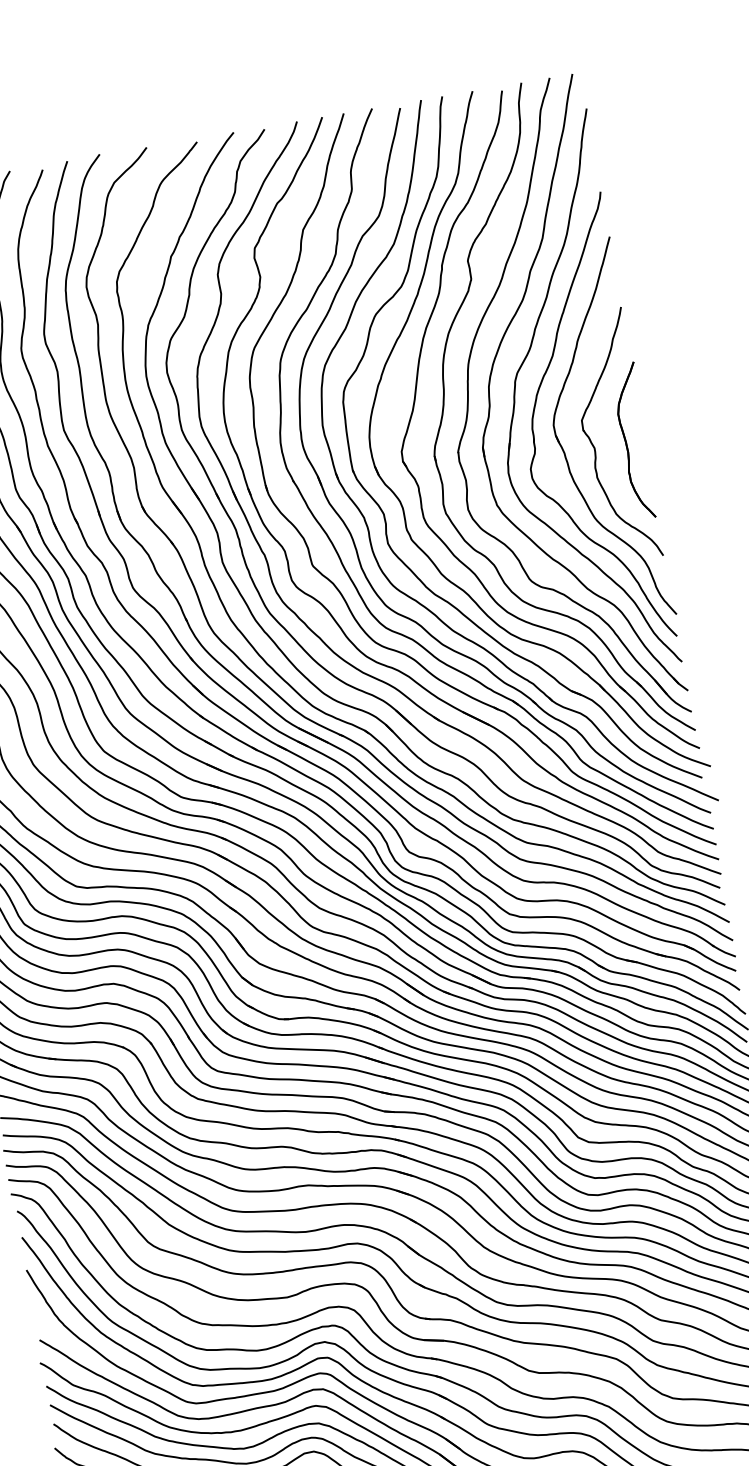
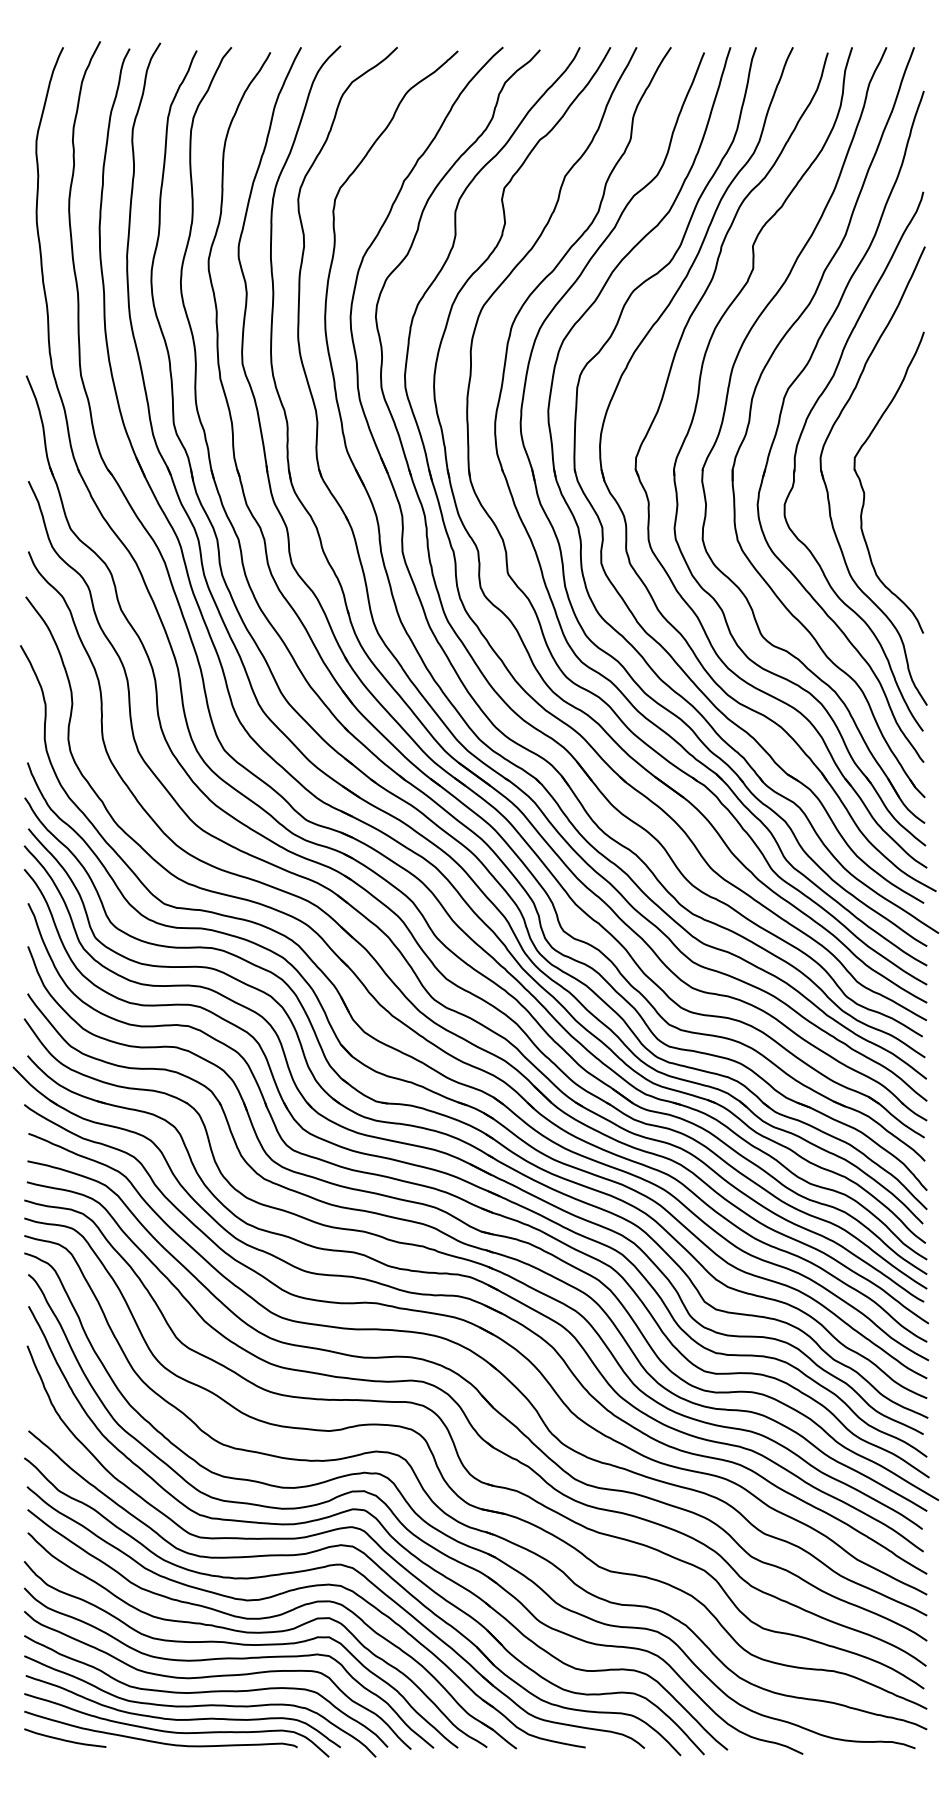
part: (626, 442) -> (903, 492), removed

